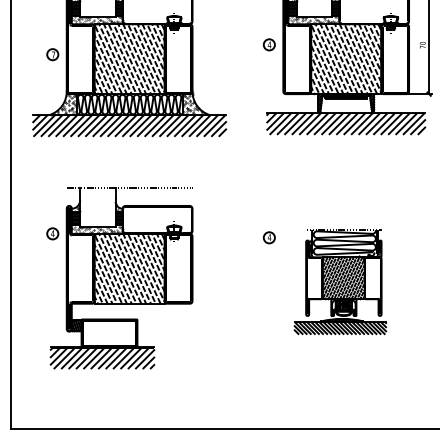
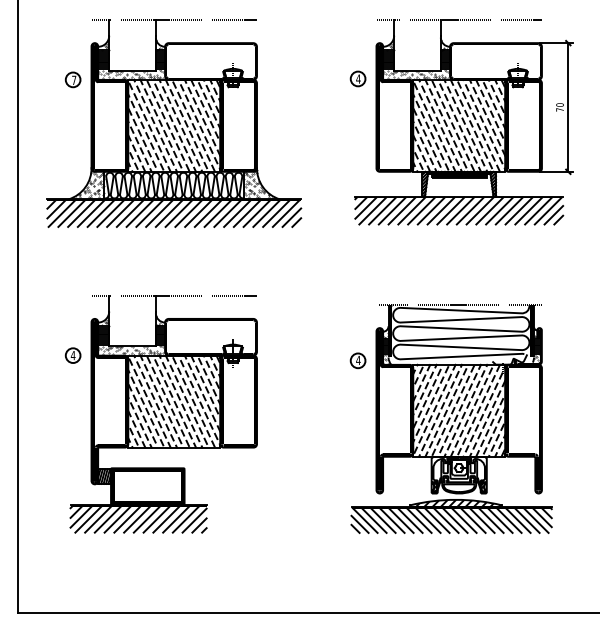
part: (268, 44) -> (357, 78), moved
part: (52, 54) -> (72, 79), moved
part: (340, 281) -> (451, 418), size x1.67

